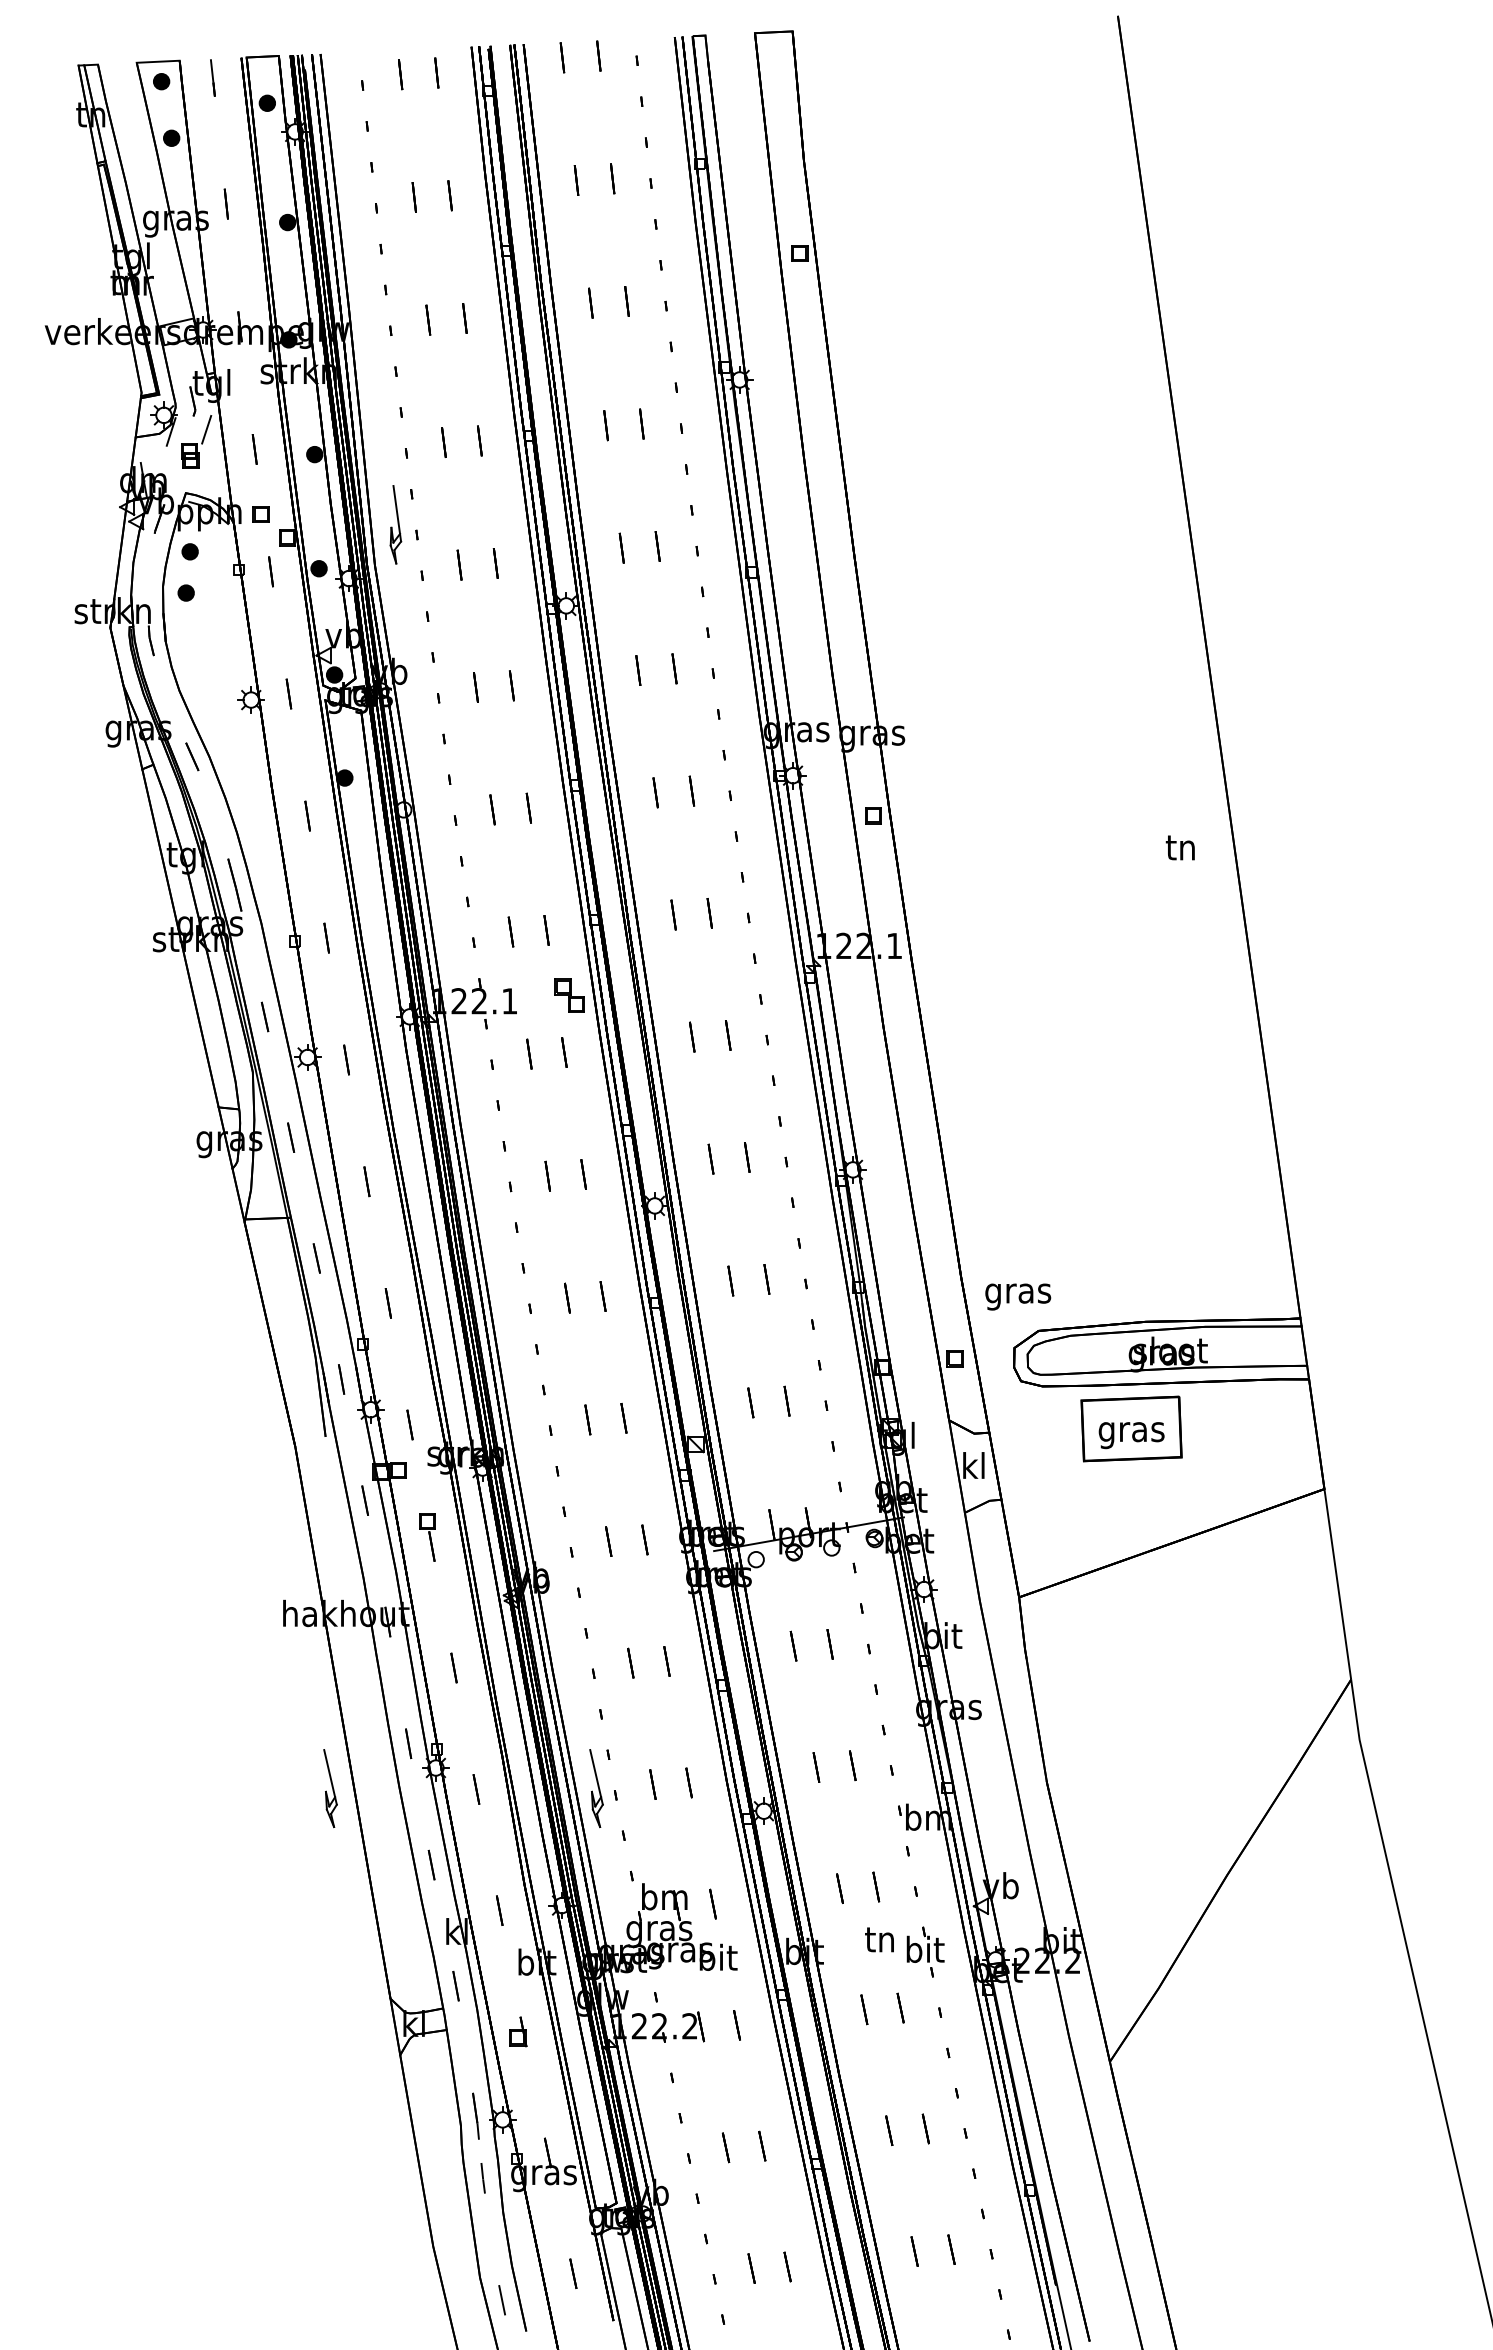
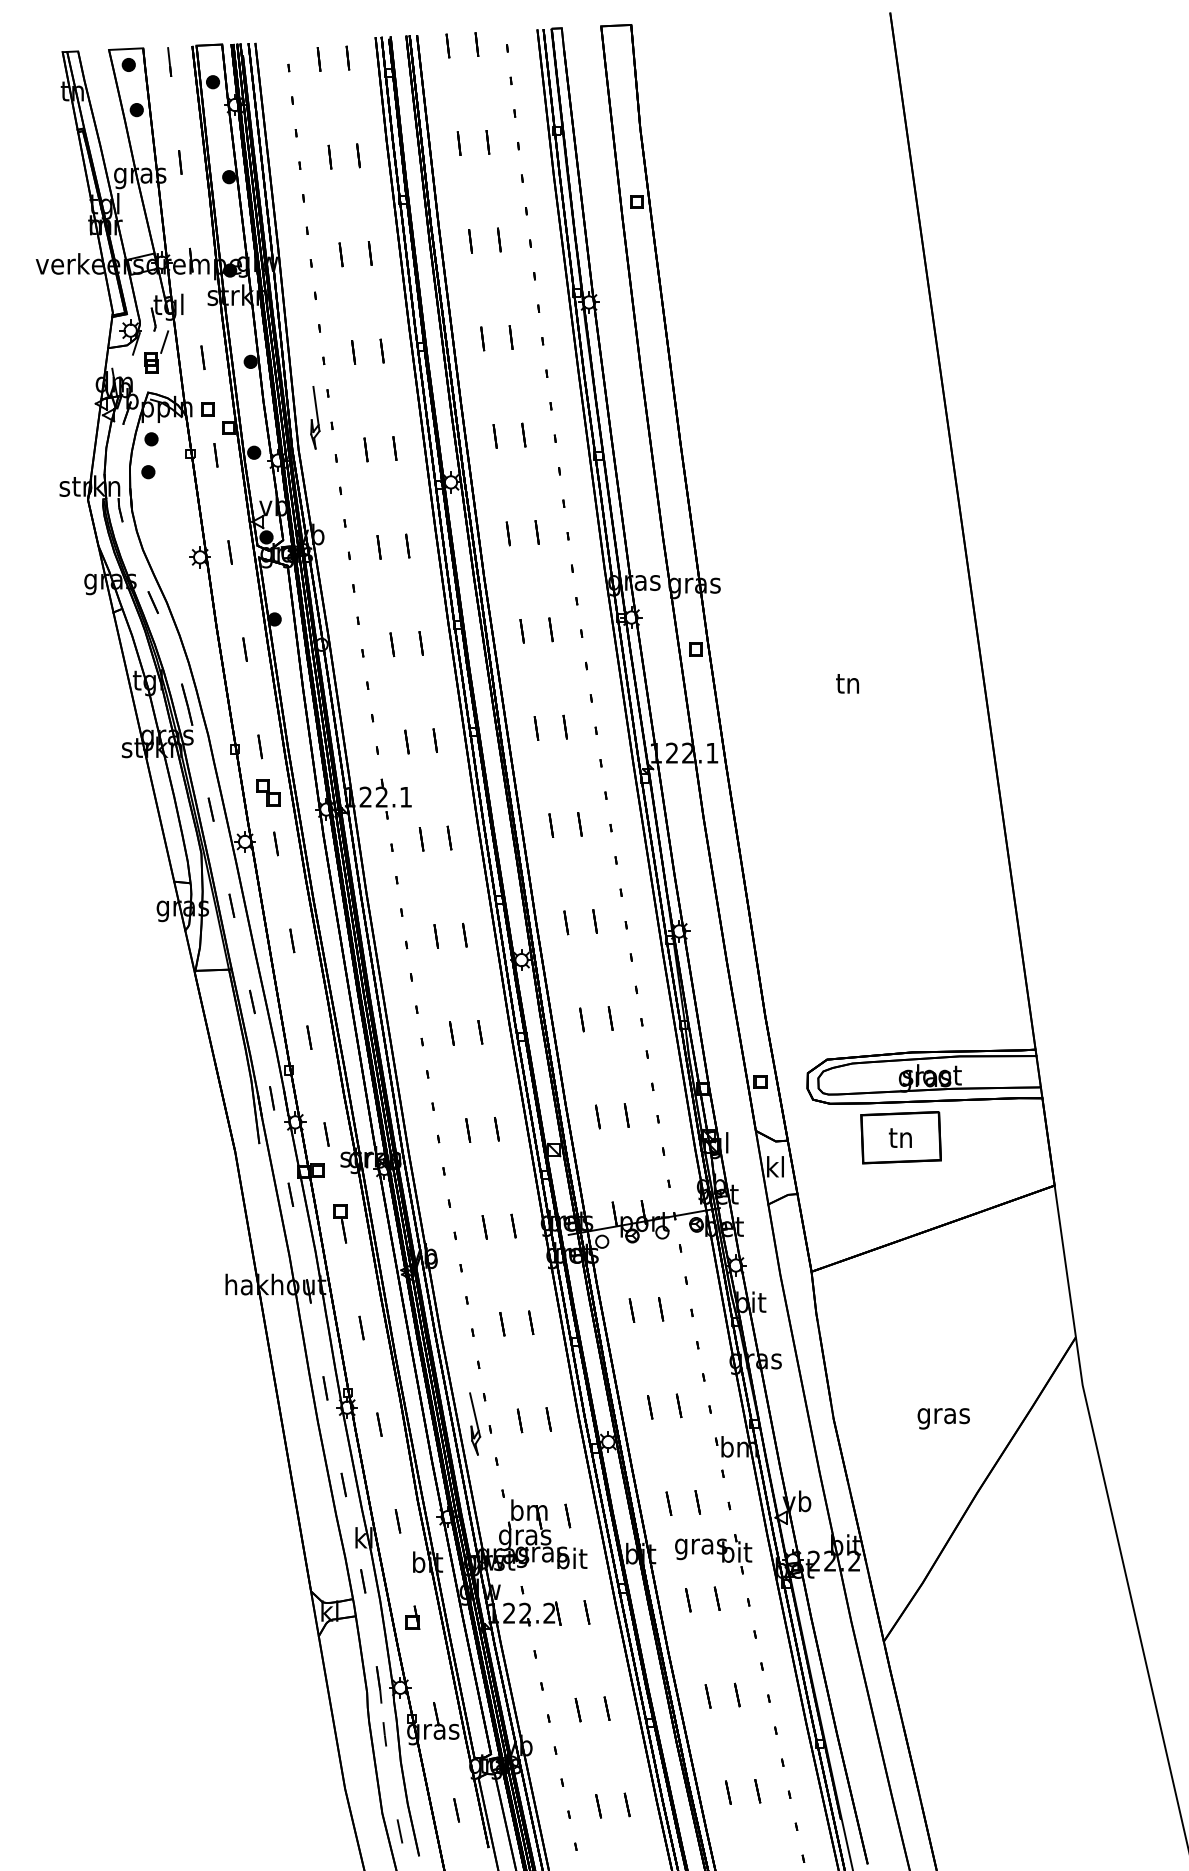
text: (1179, 847) -> (846, 683), moved
part: (569, 995) -> (268, 792), moved
text: (1018, 1296) -> (944, 1418), moved
text: (1131, 1433) -> (901, 1141), gras -> tn
part: (330, 1788) -> (263, 1423), removed
text: (880, 1943) -> (701, 1547), tn -> gras

